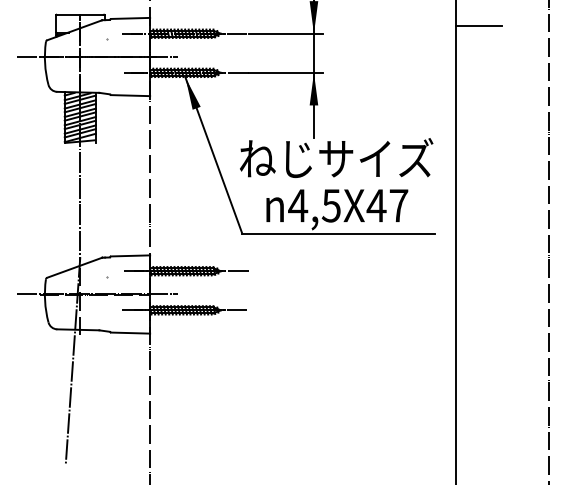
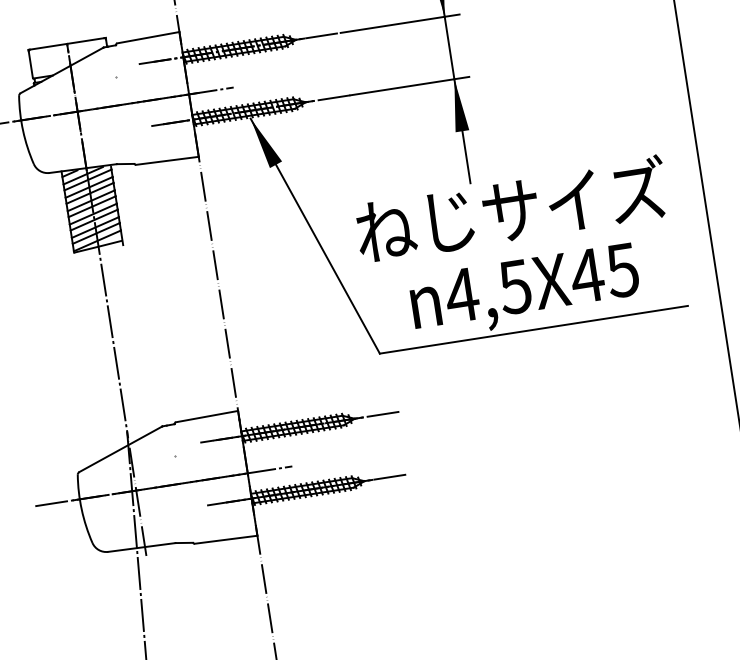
text: (398, 205) -> (622, 269), 4,5X47 -> 4,5X45

